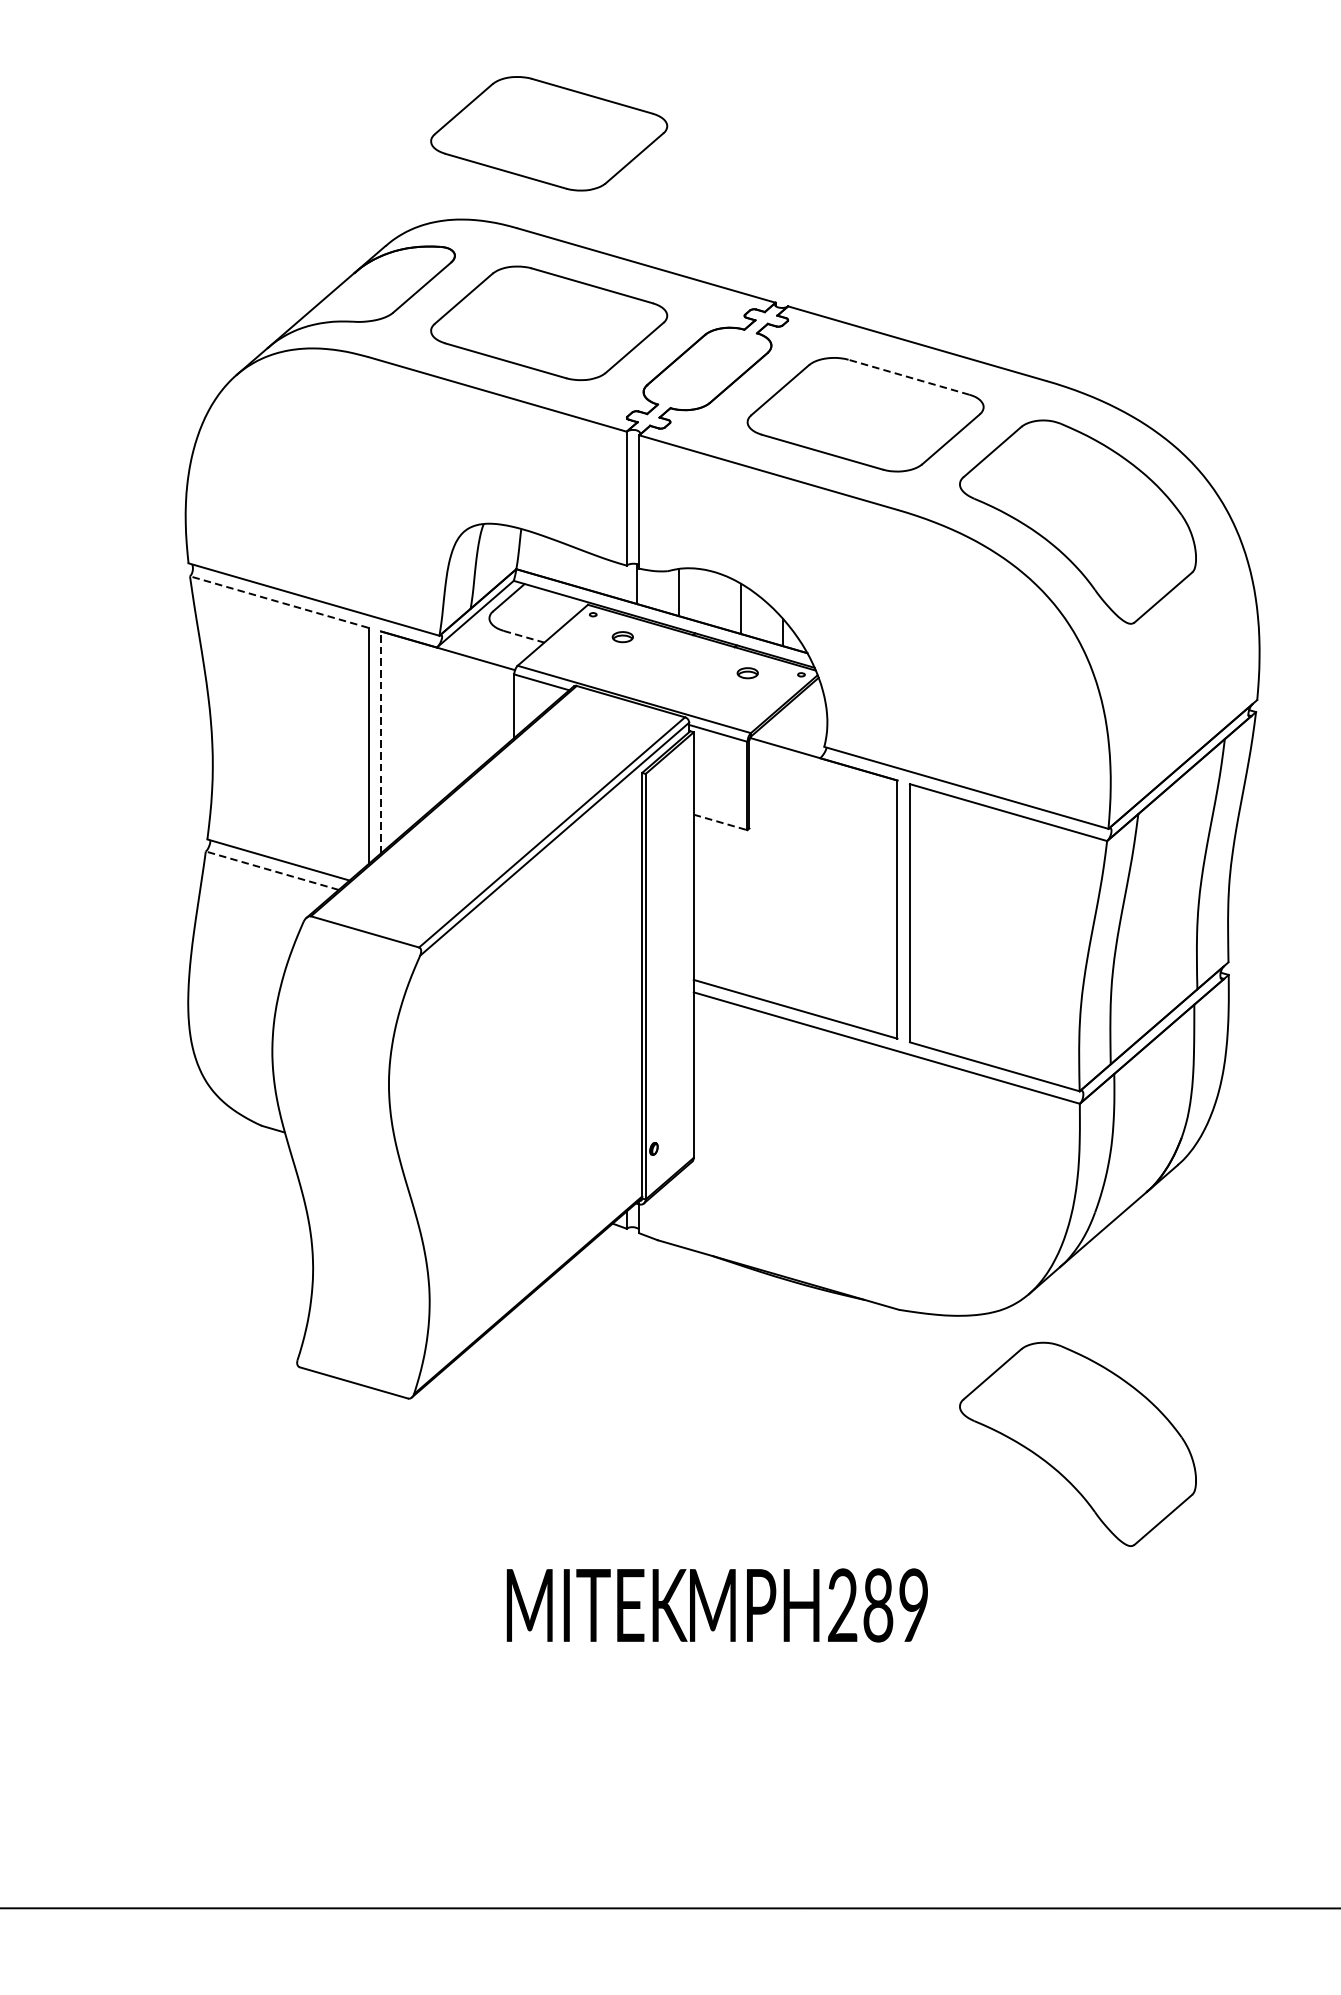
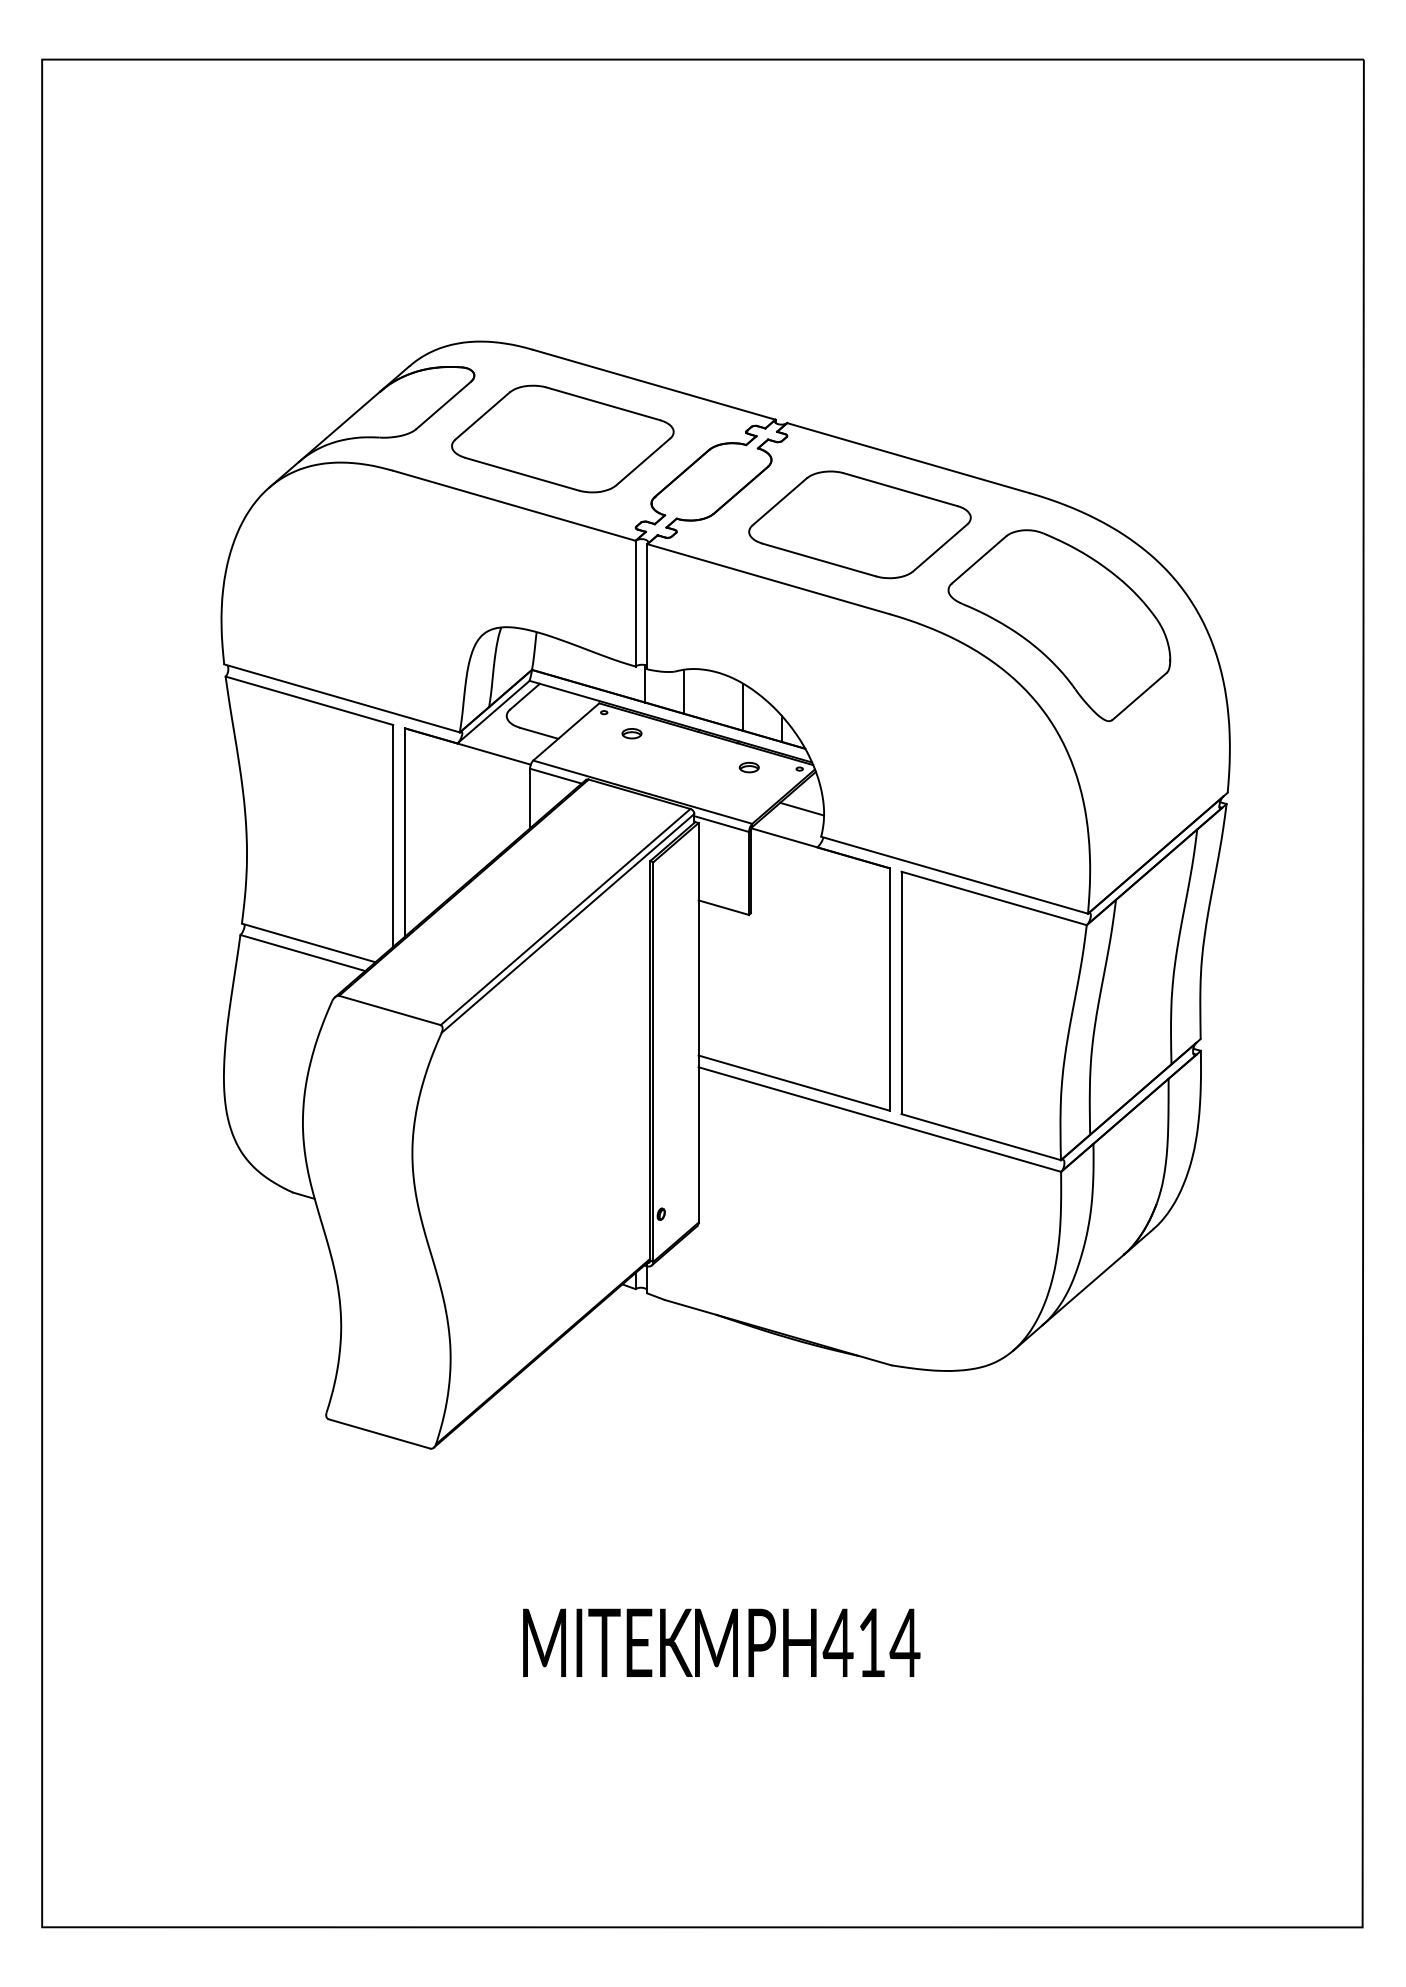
part: (548, 133) -> (562, 260), removed
line: (908, 377) -> (900, 489), dashed -> solid
line: (278, 601) -> (308, 700), dashed -> solid
line: (524, 636) -> (539, 733), dashed -> solid
line: (803, 716) -> (801, 808), added
line: (381, 742) -> (405, 832), dashed -> solid
line: (721, 822) -> (724, 907), dashed -> solid
line: (271, 871) -> (302, 953), dashed -> solid
part: (1078, 1444) -> (1059, 1491), removed
text: (877, 1605) -> (871, 1642), MPH289 -> MPH414

